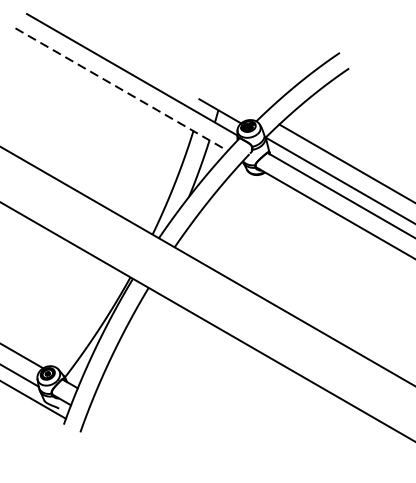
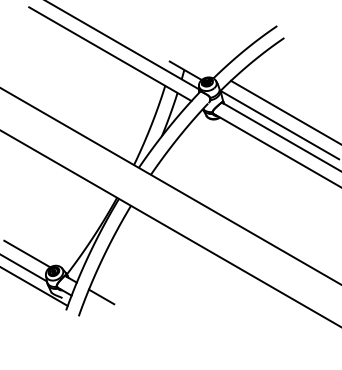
line: (121, 90) -> (110, 54), dashed -> solid
line: (110, 406) -> (101, 296), added

